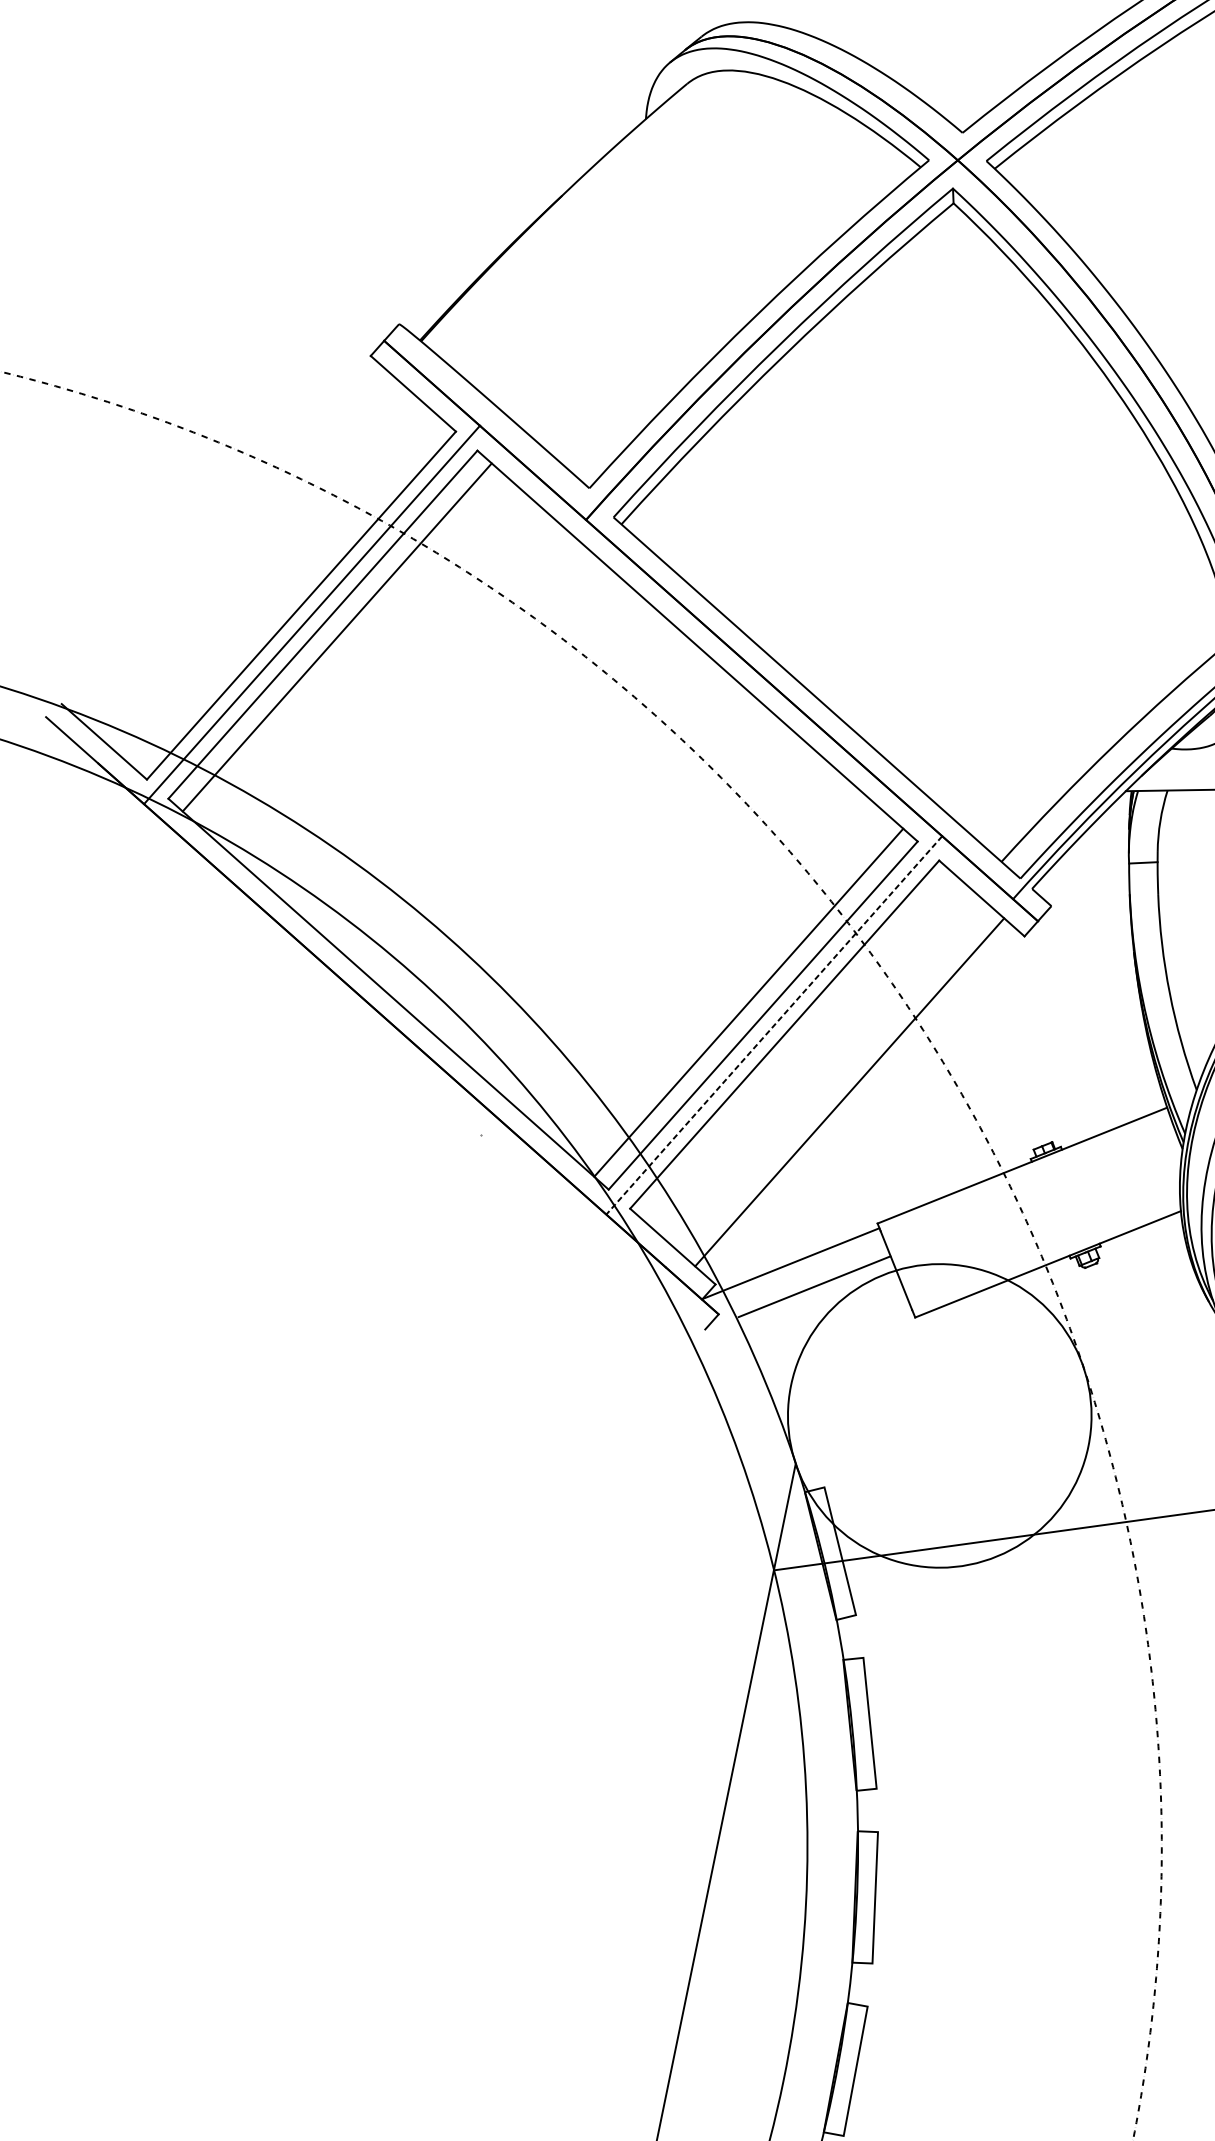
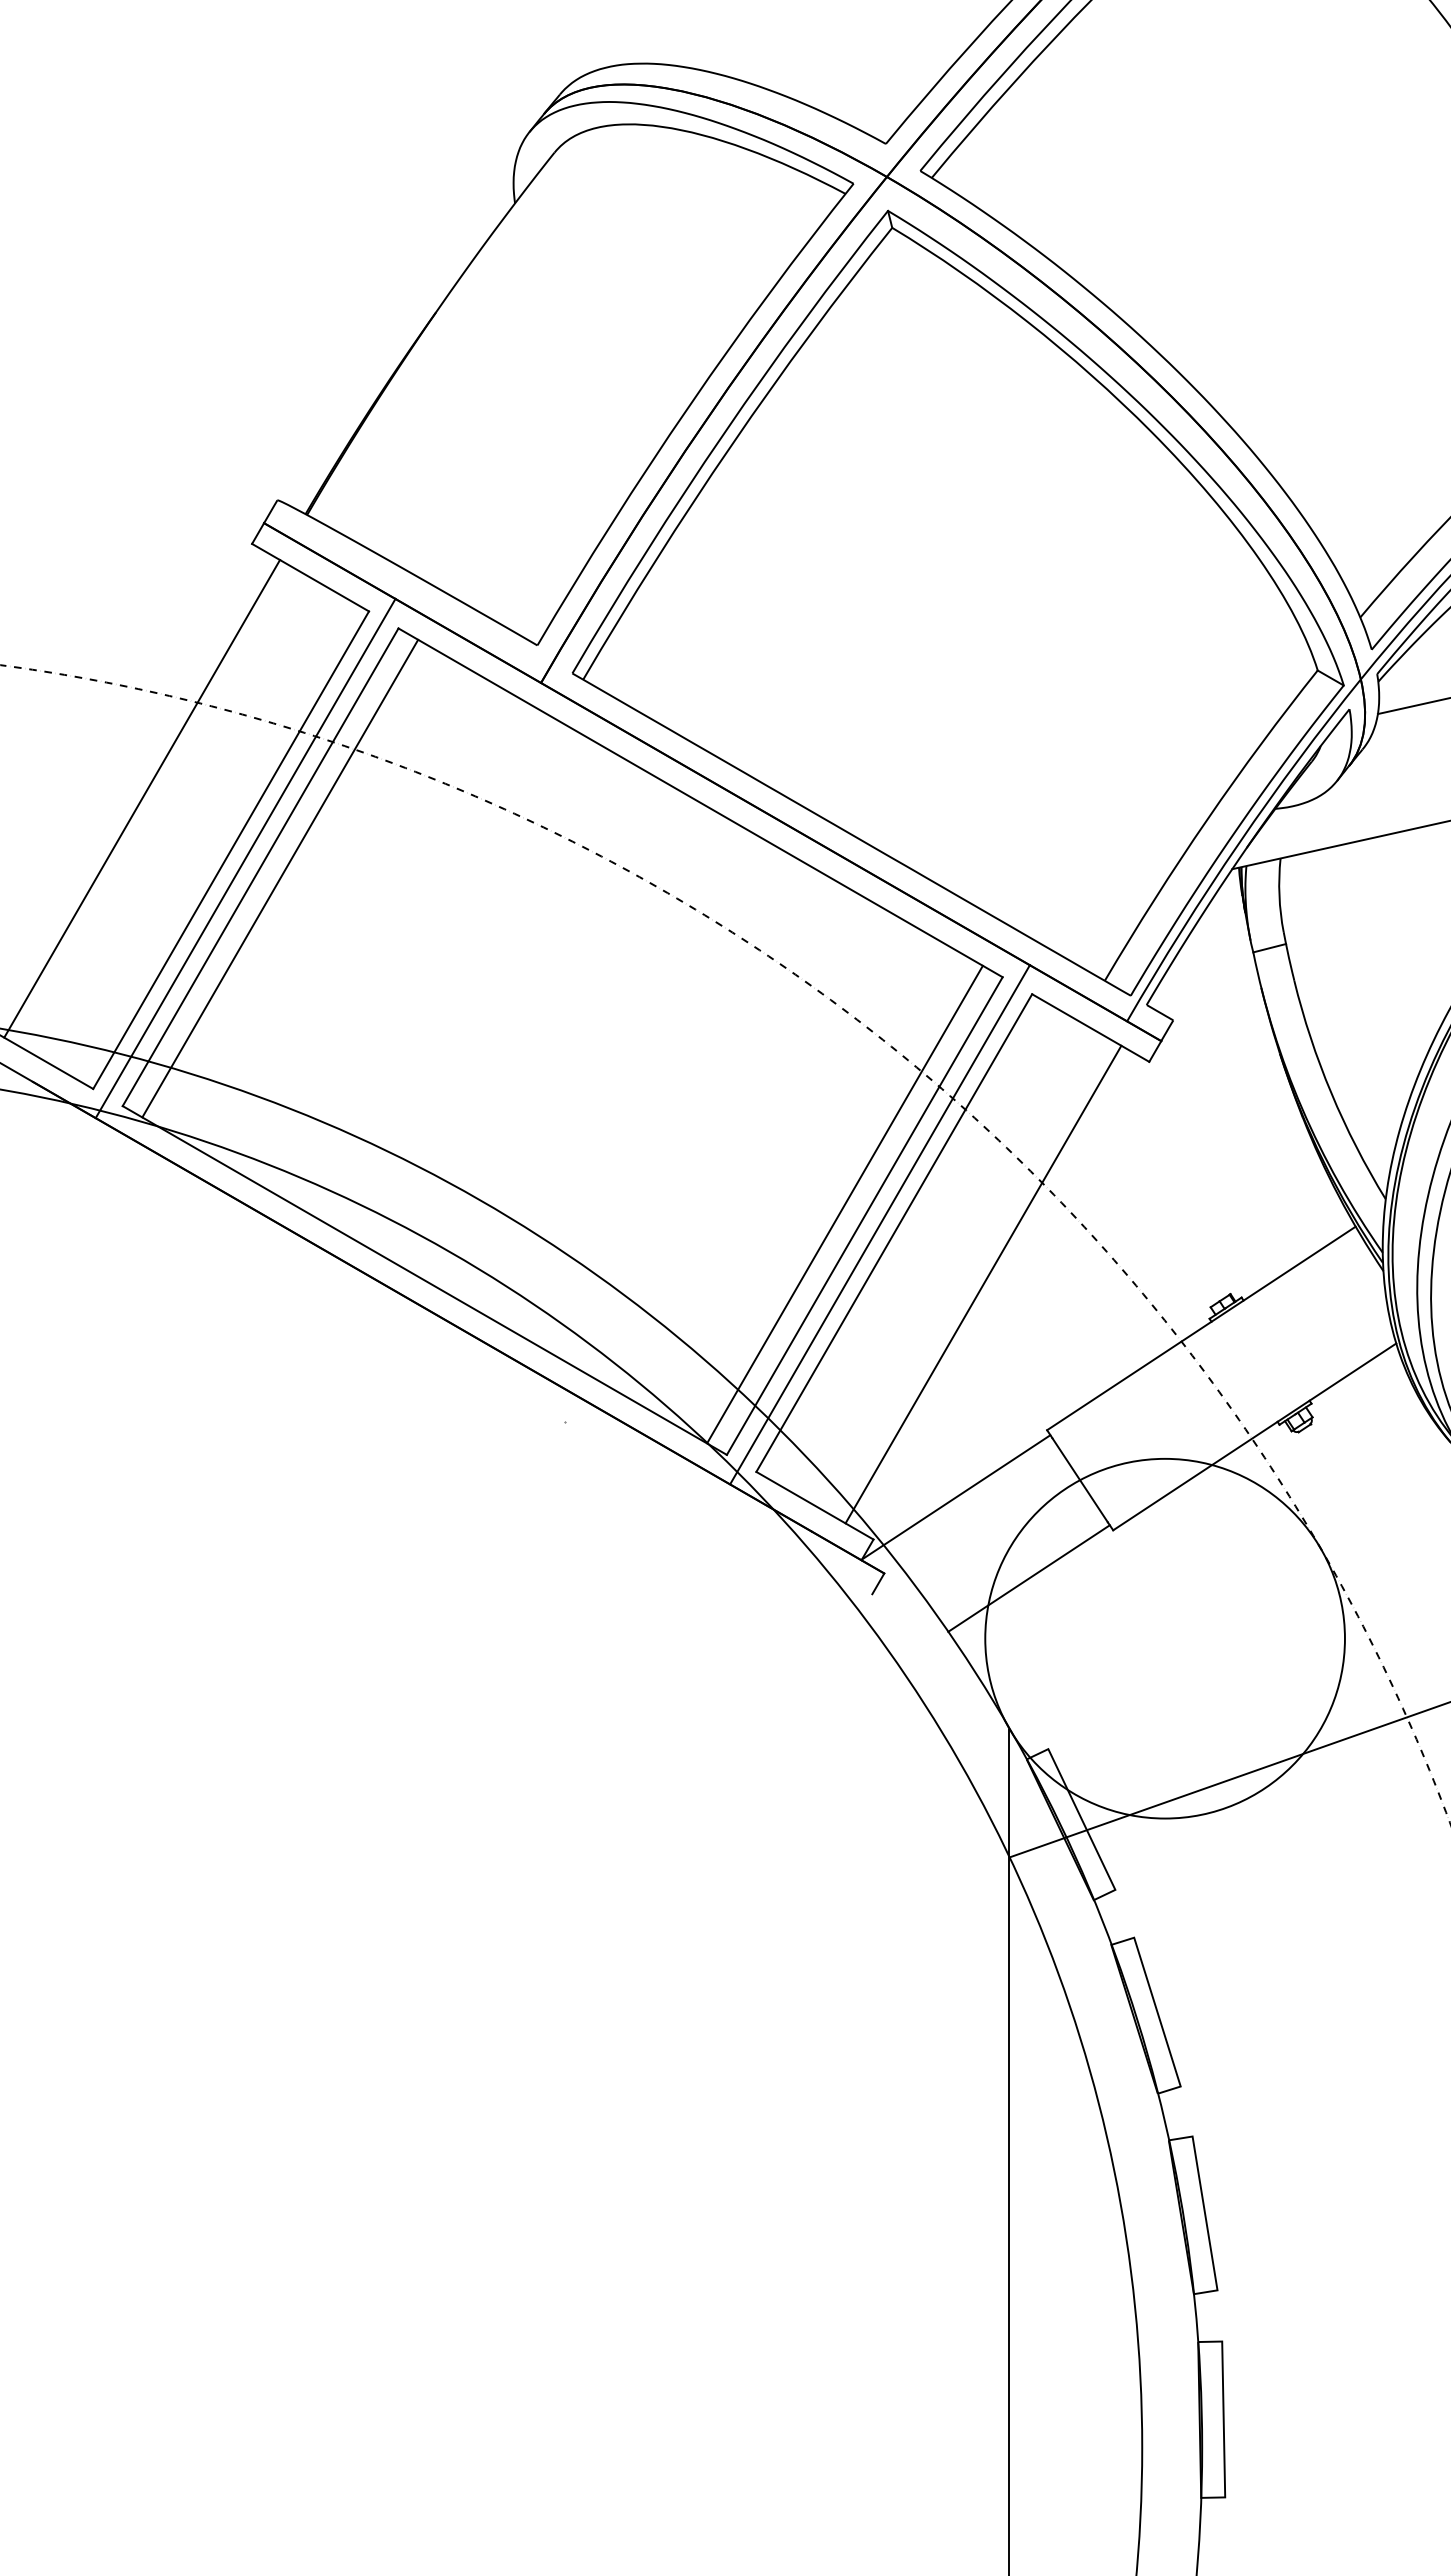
line: (236, 547) -> (142, 798), added
line: (774, 1025) -> (880, 1224), dashed -> solid
line: (814, 1286) -> (1028, 1578), moved

